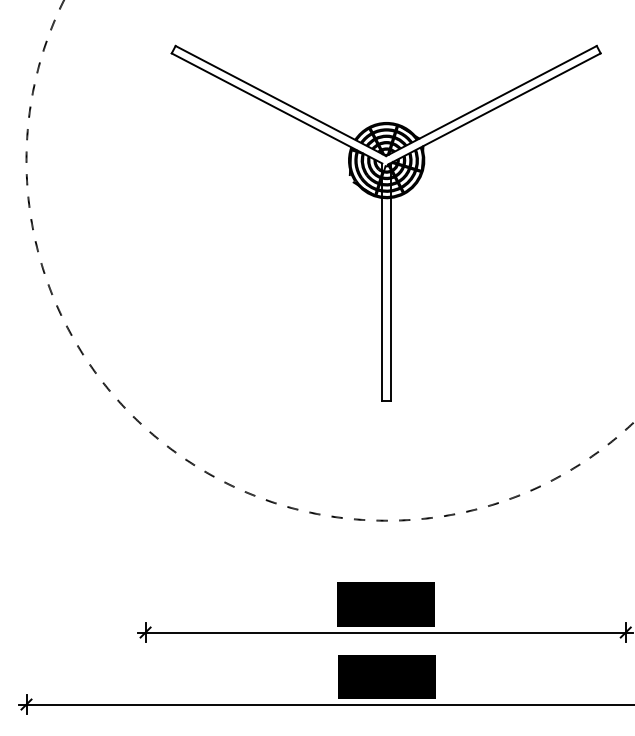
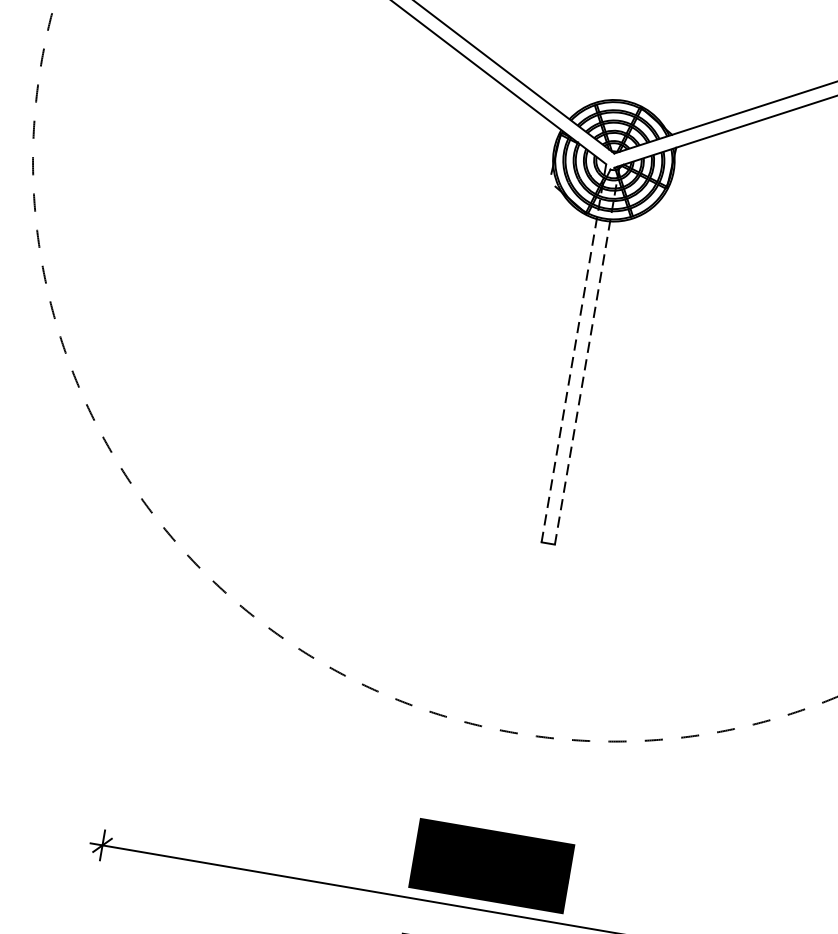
line: (382, 282) -> (574, 353), solid -> dashed
line: (390, 282) -> (586, 355), solid -> dashed

